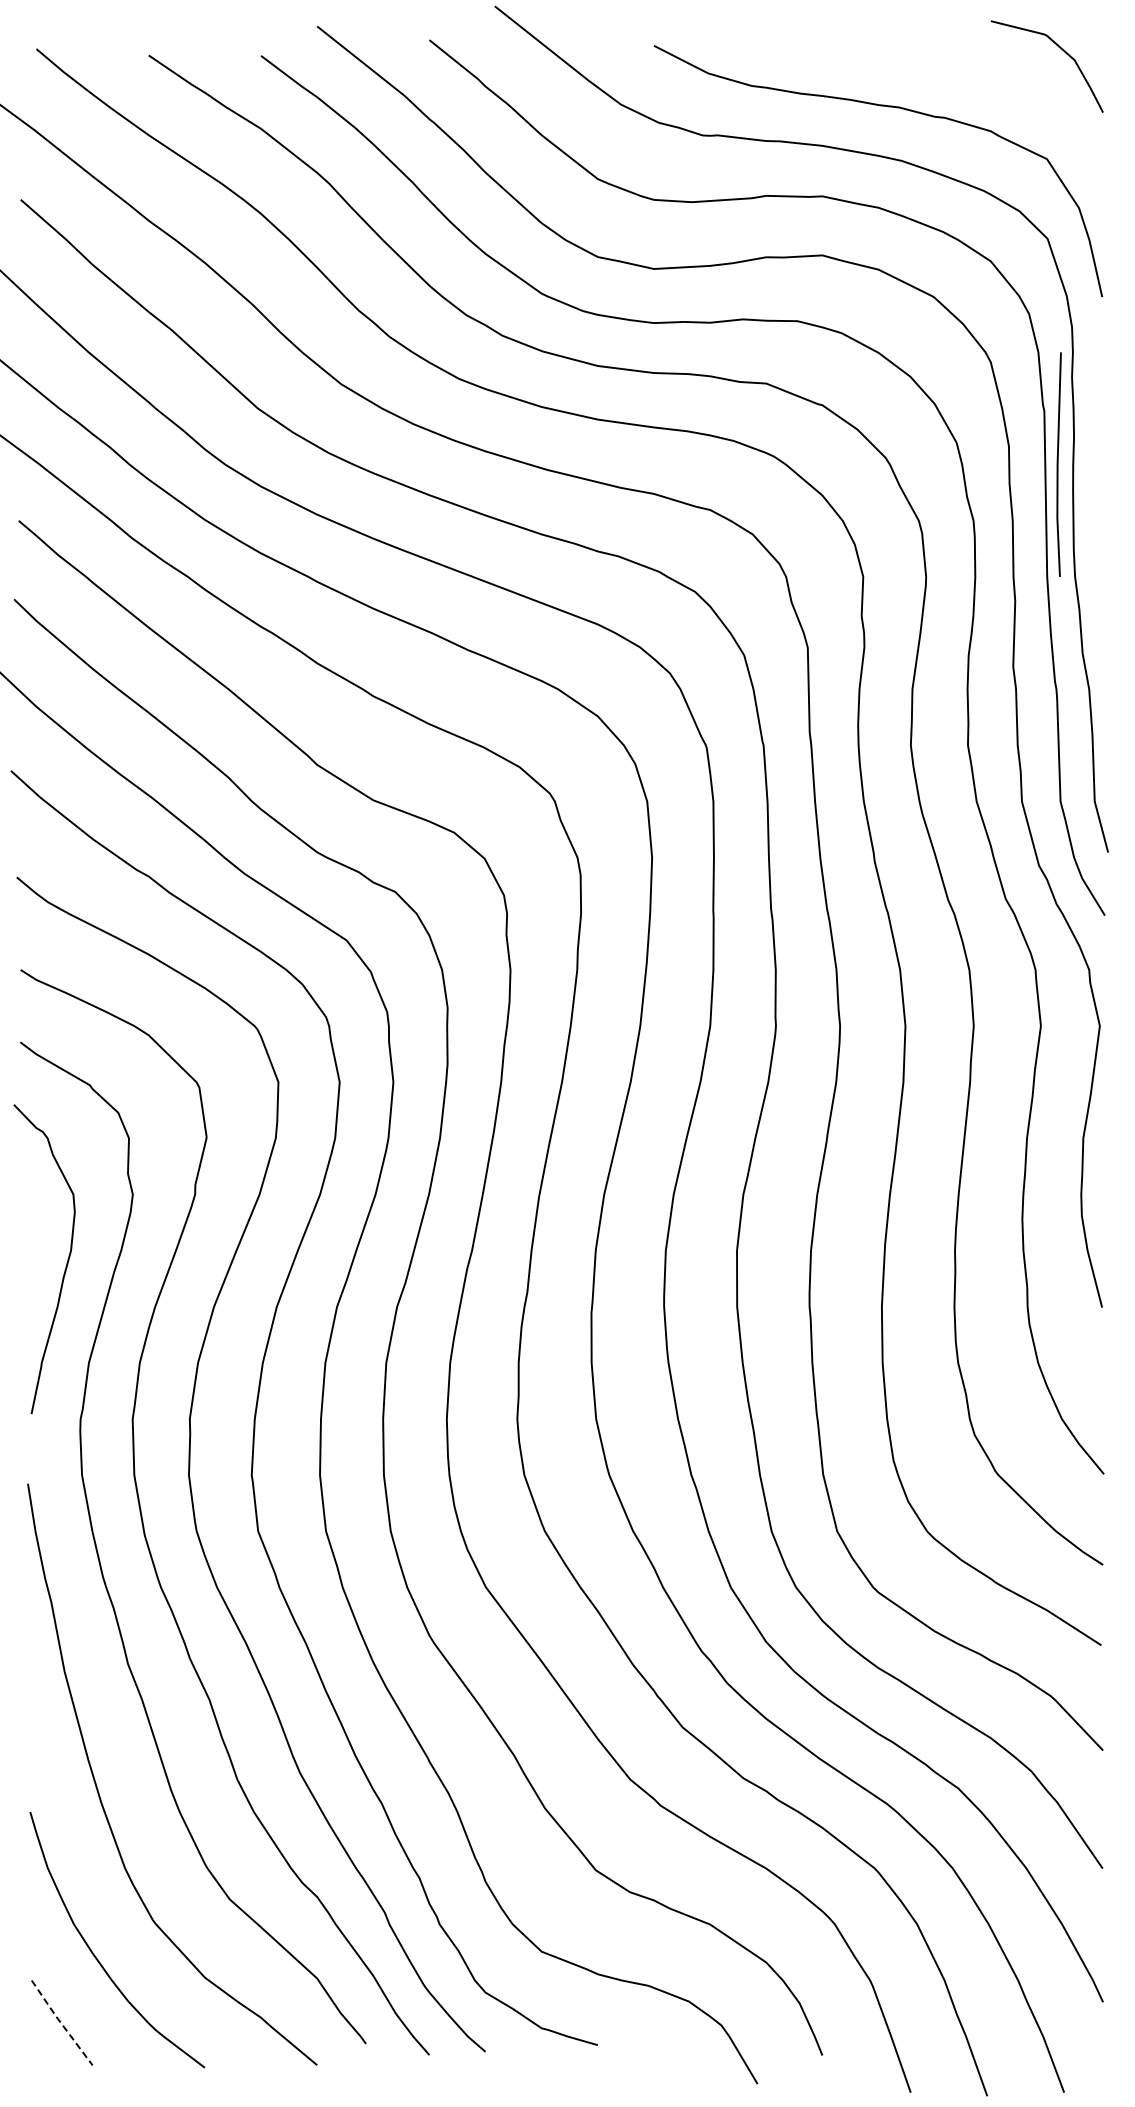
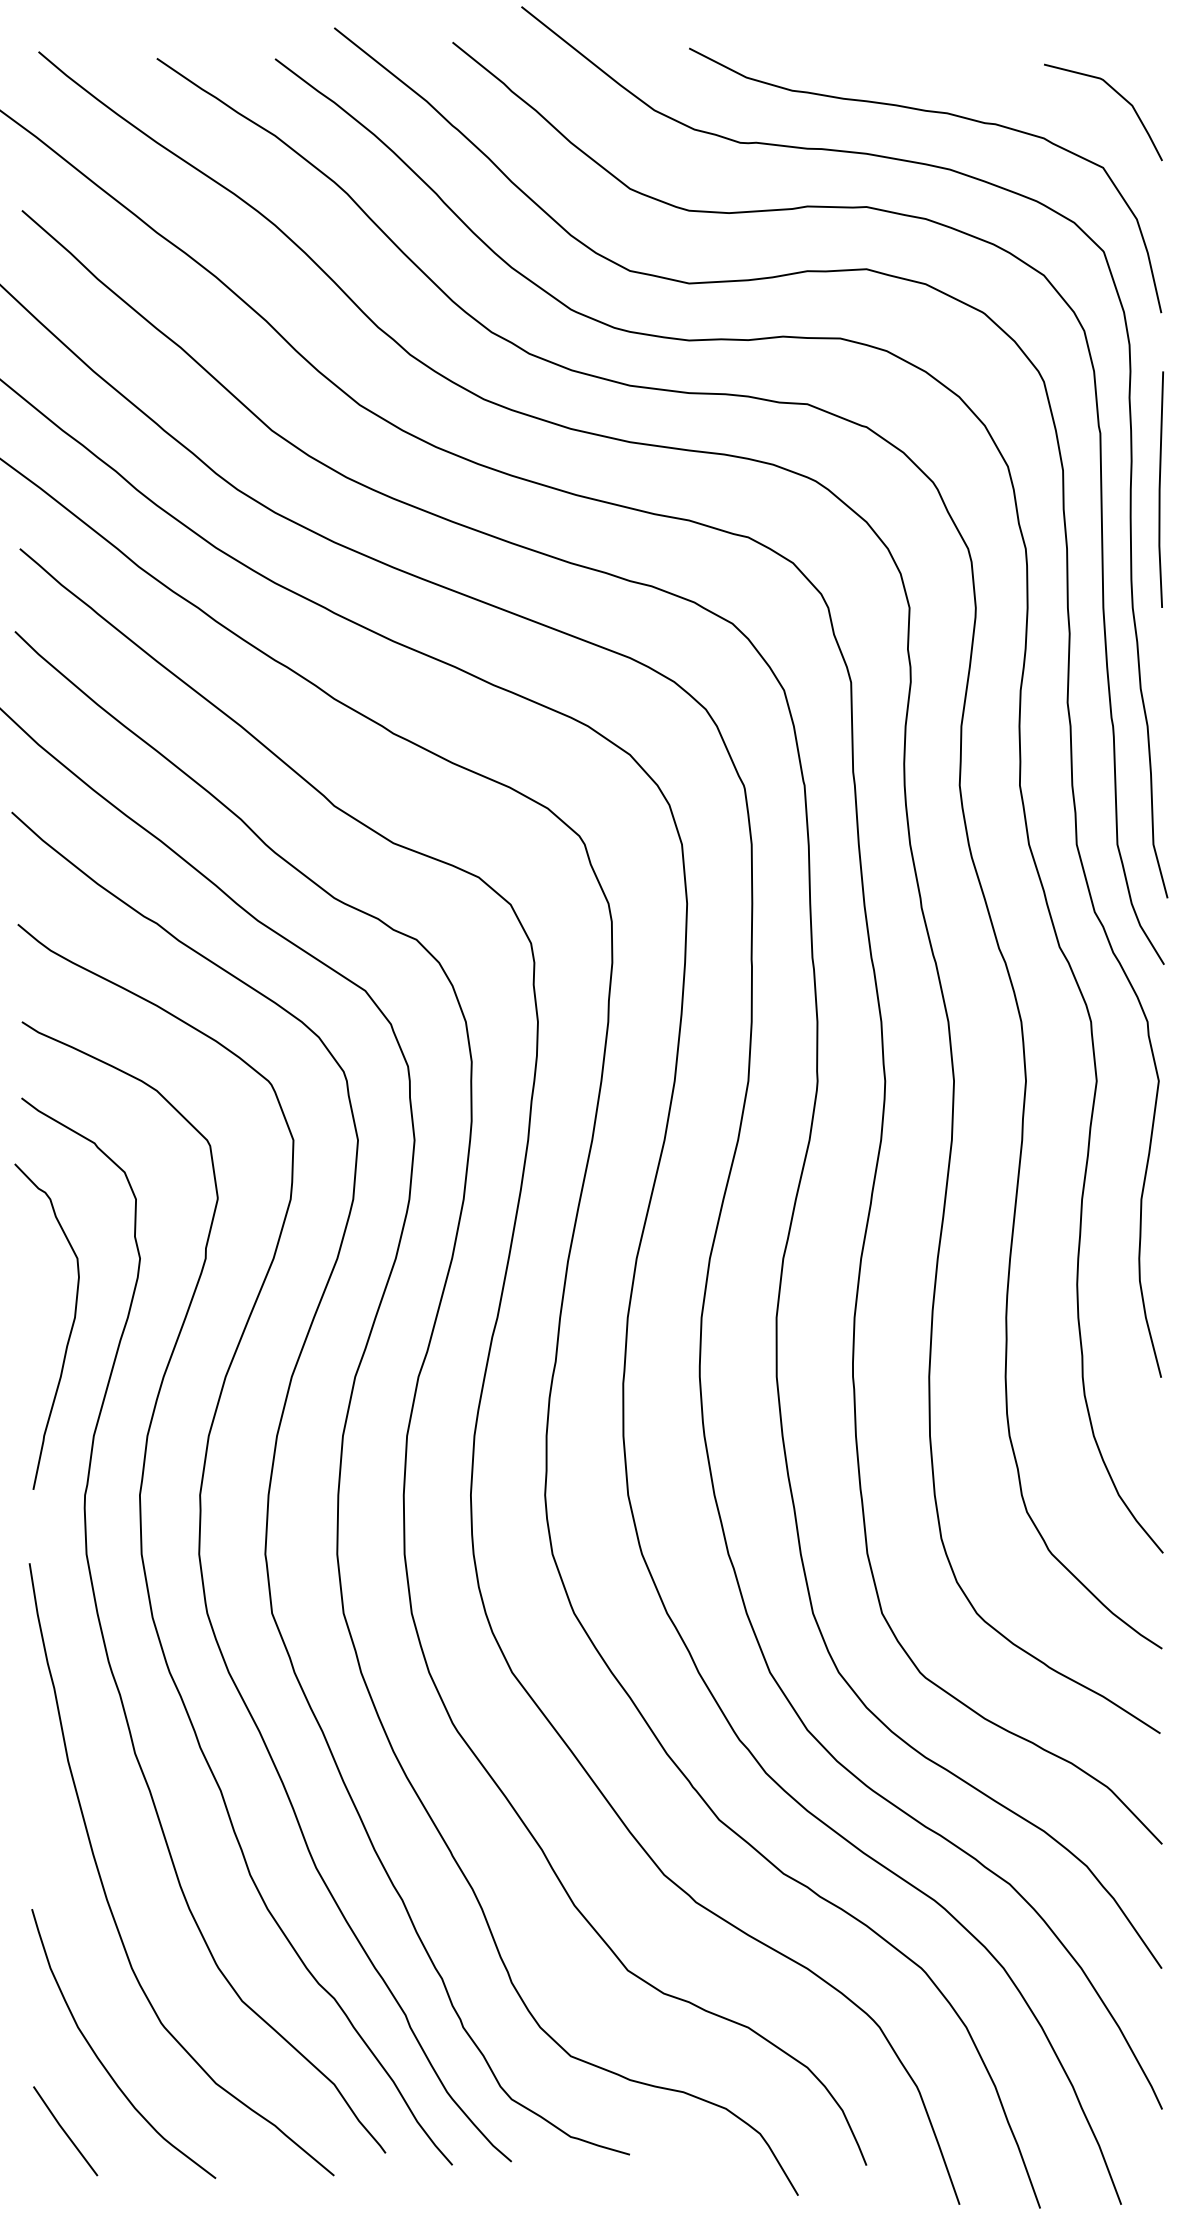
curve: (1059, 48) -> (1116, 93), moved
line: (1058, 464) -> (1160, 489), moved
line: (61, 2023) -> (64, 2131), dashed -> solid

